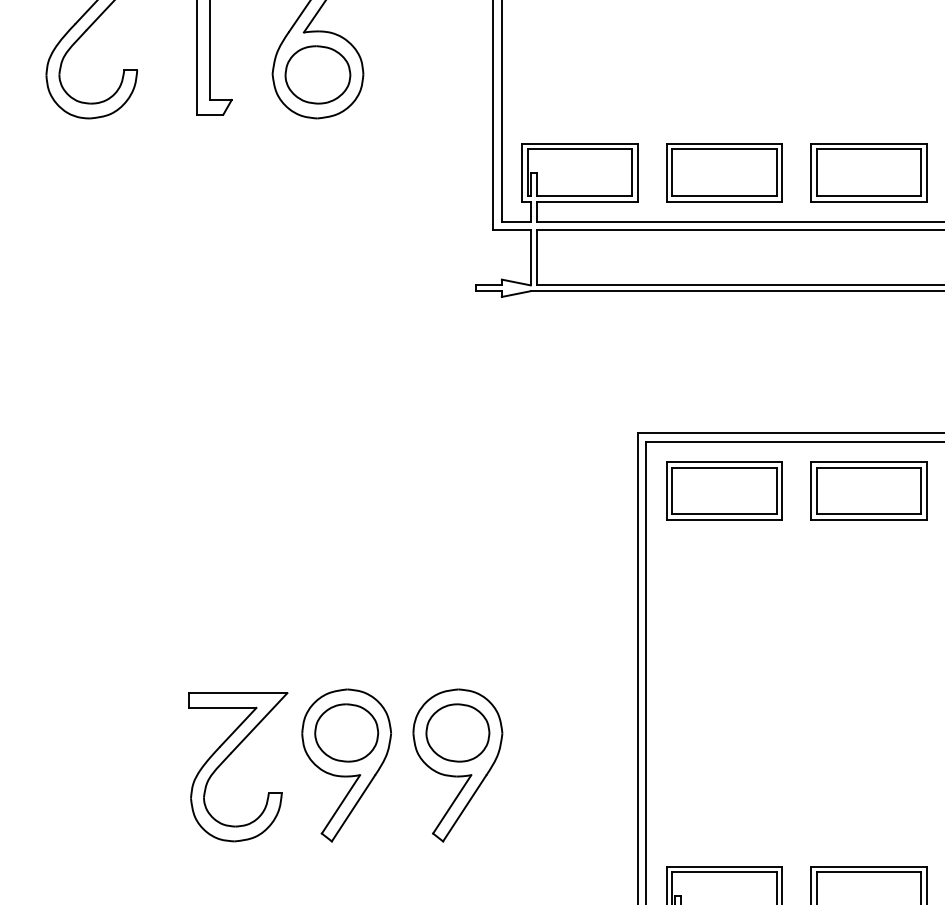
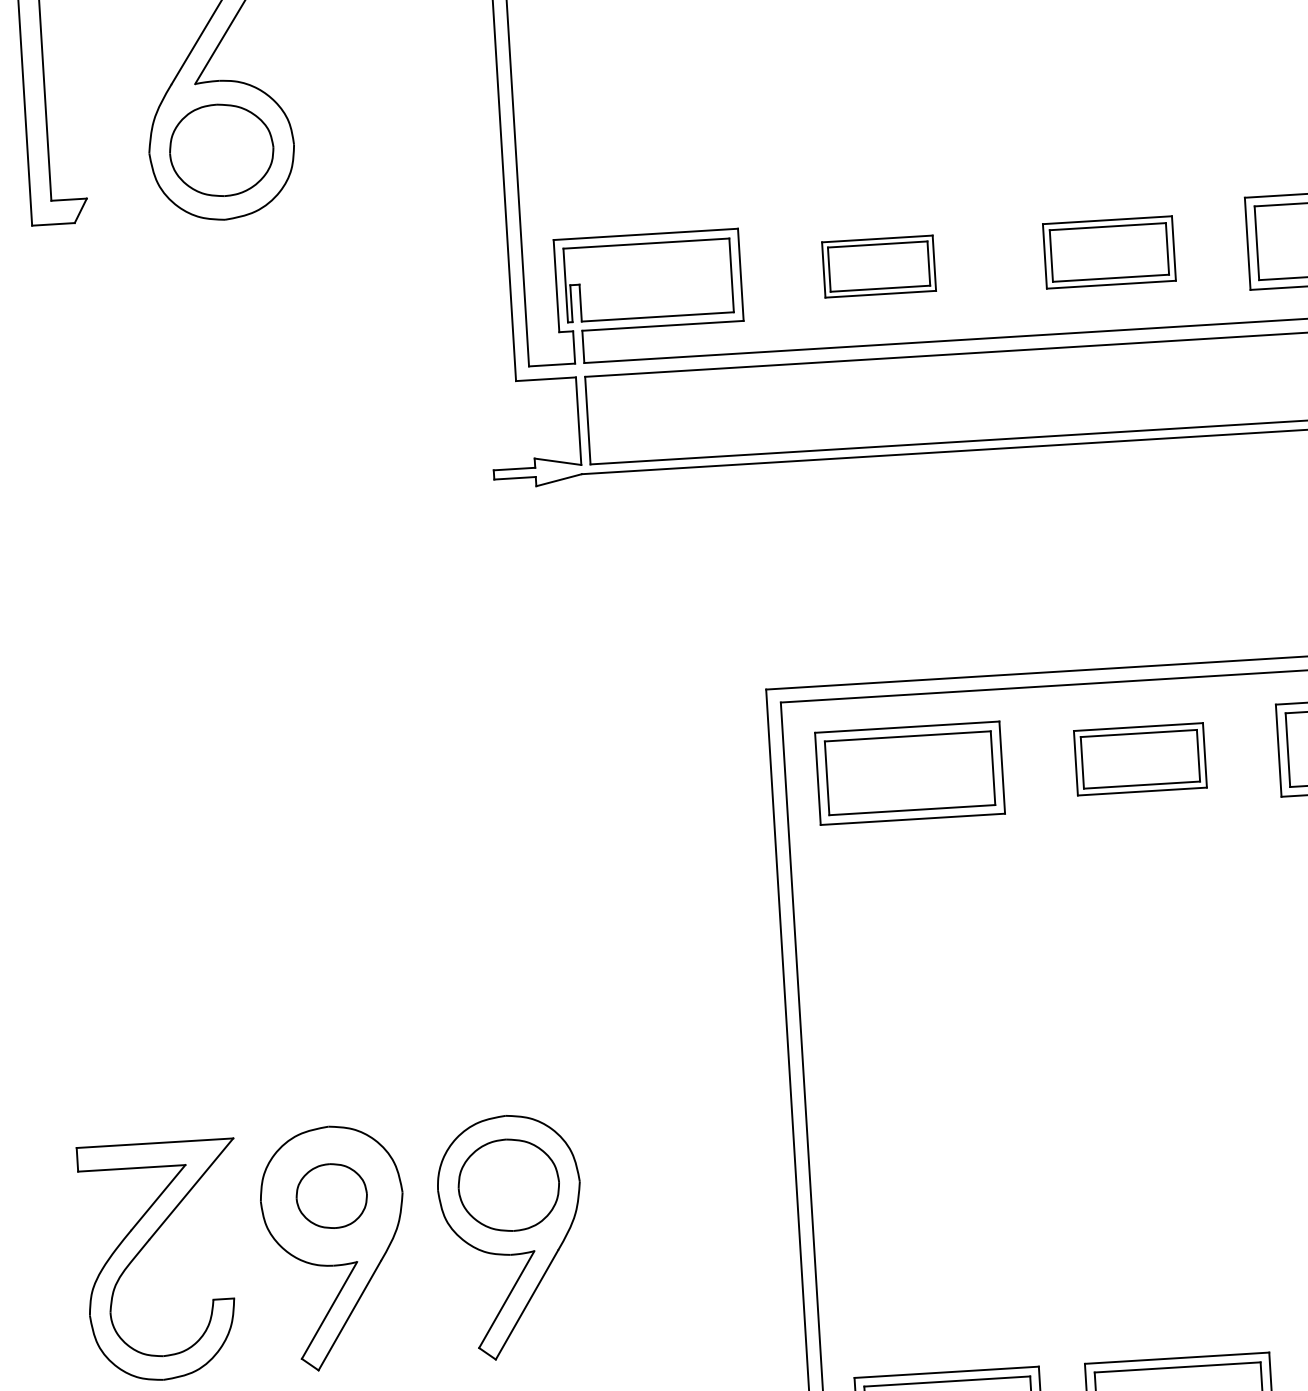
part: (724, 172) -> (879, 266), size x0.6
part: (868, 172) -> (1108, 252), size x0.7
part: (868, 490) -> (1139, 758), size x0.7
part: (346, 732) -> (331, 1195), size x0.7

